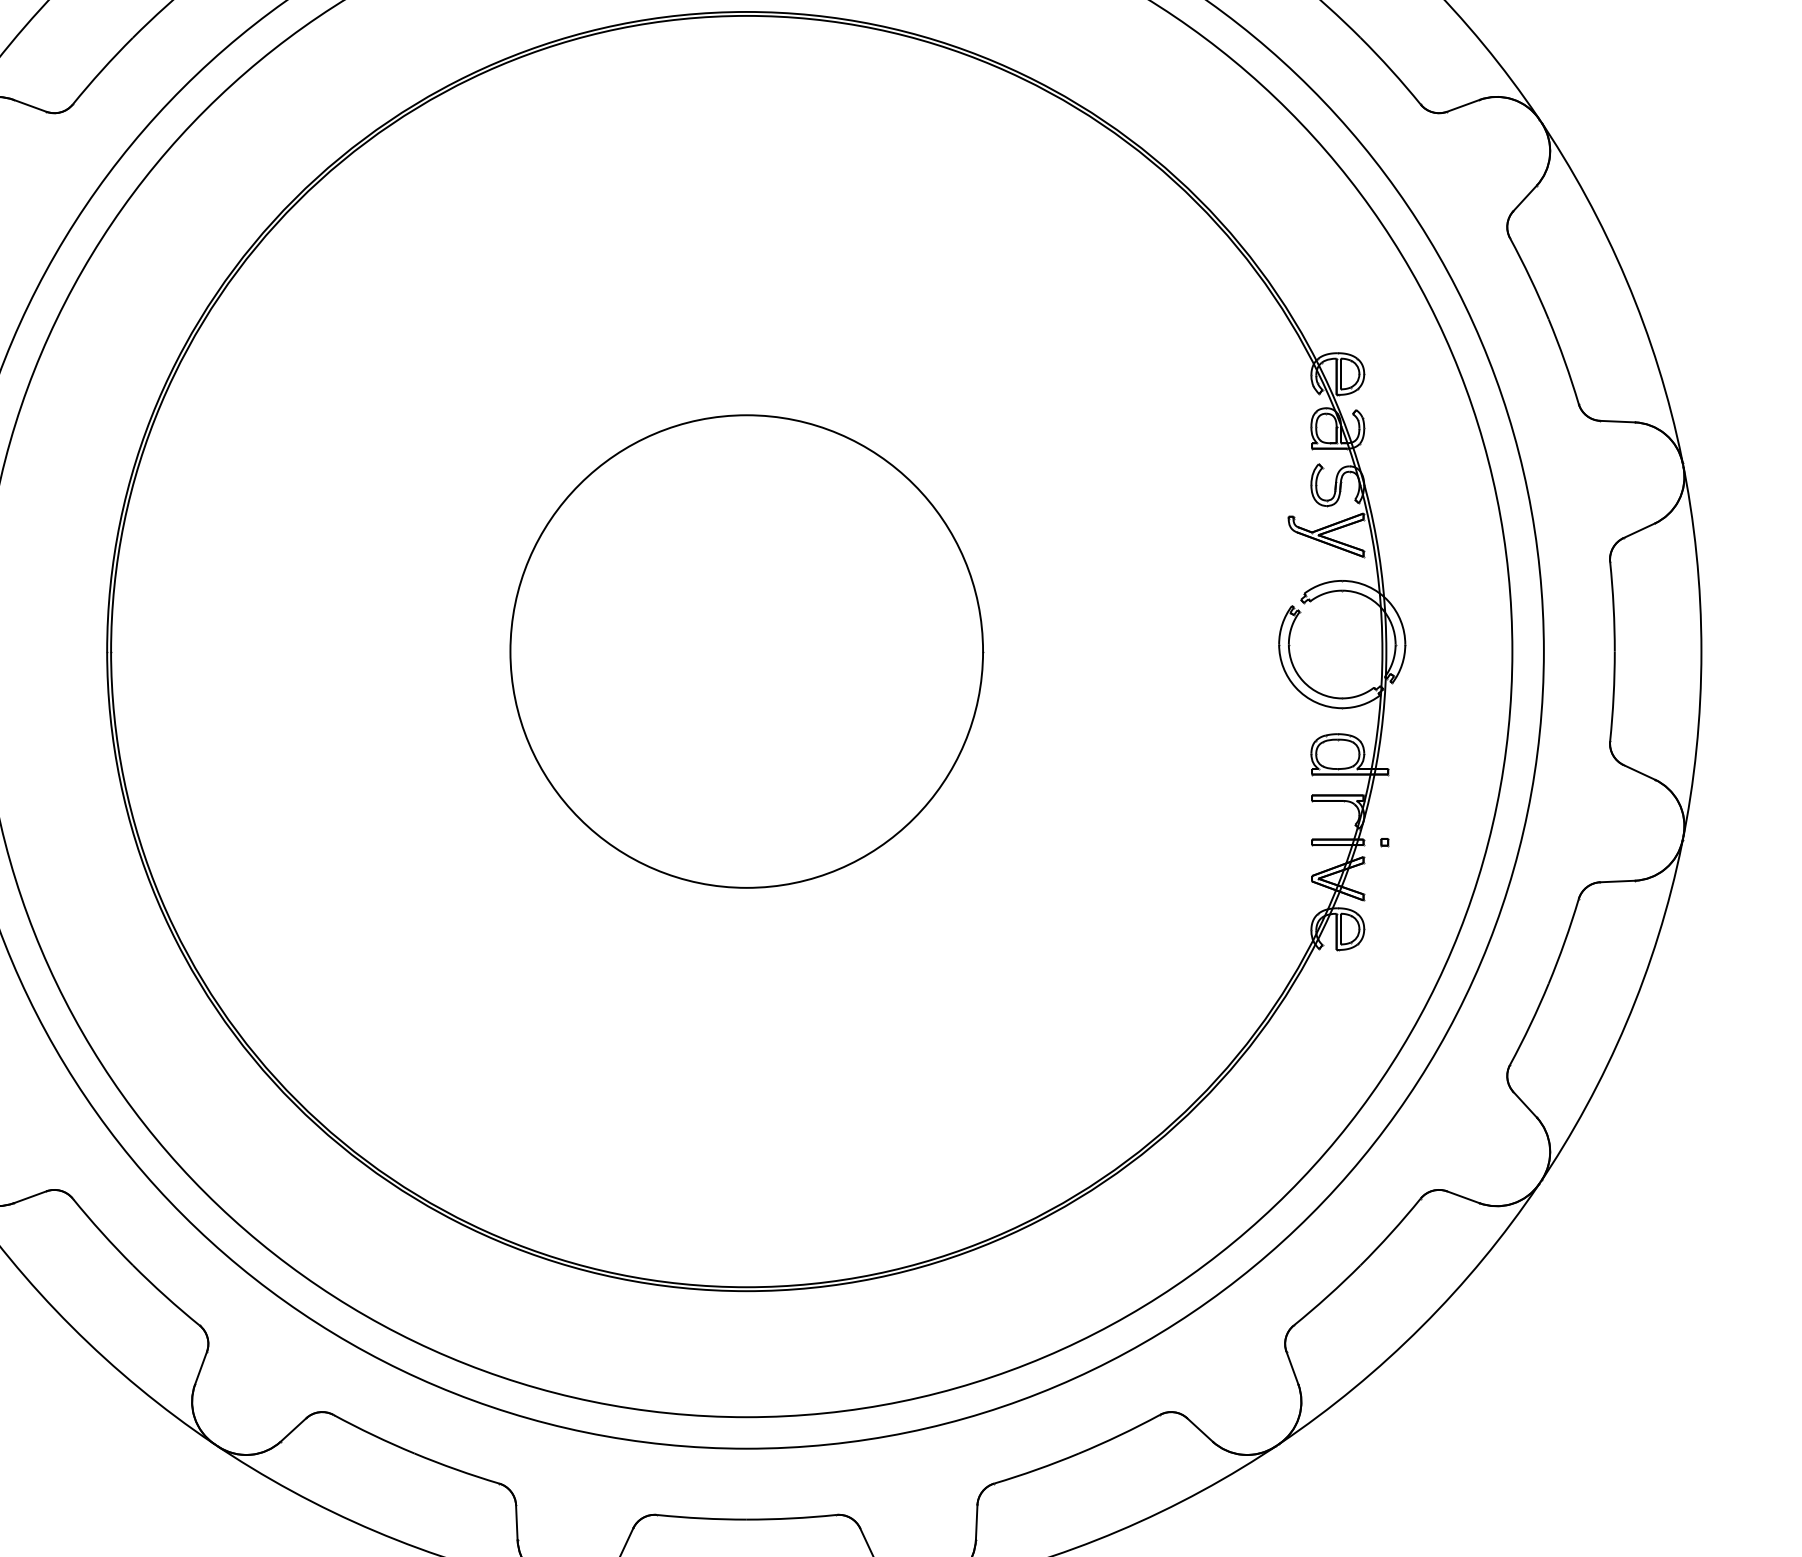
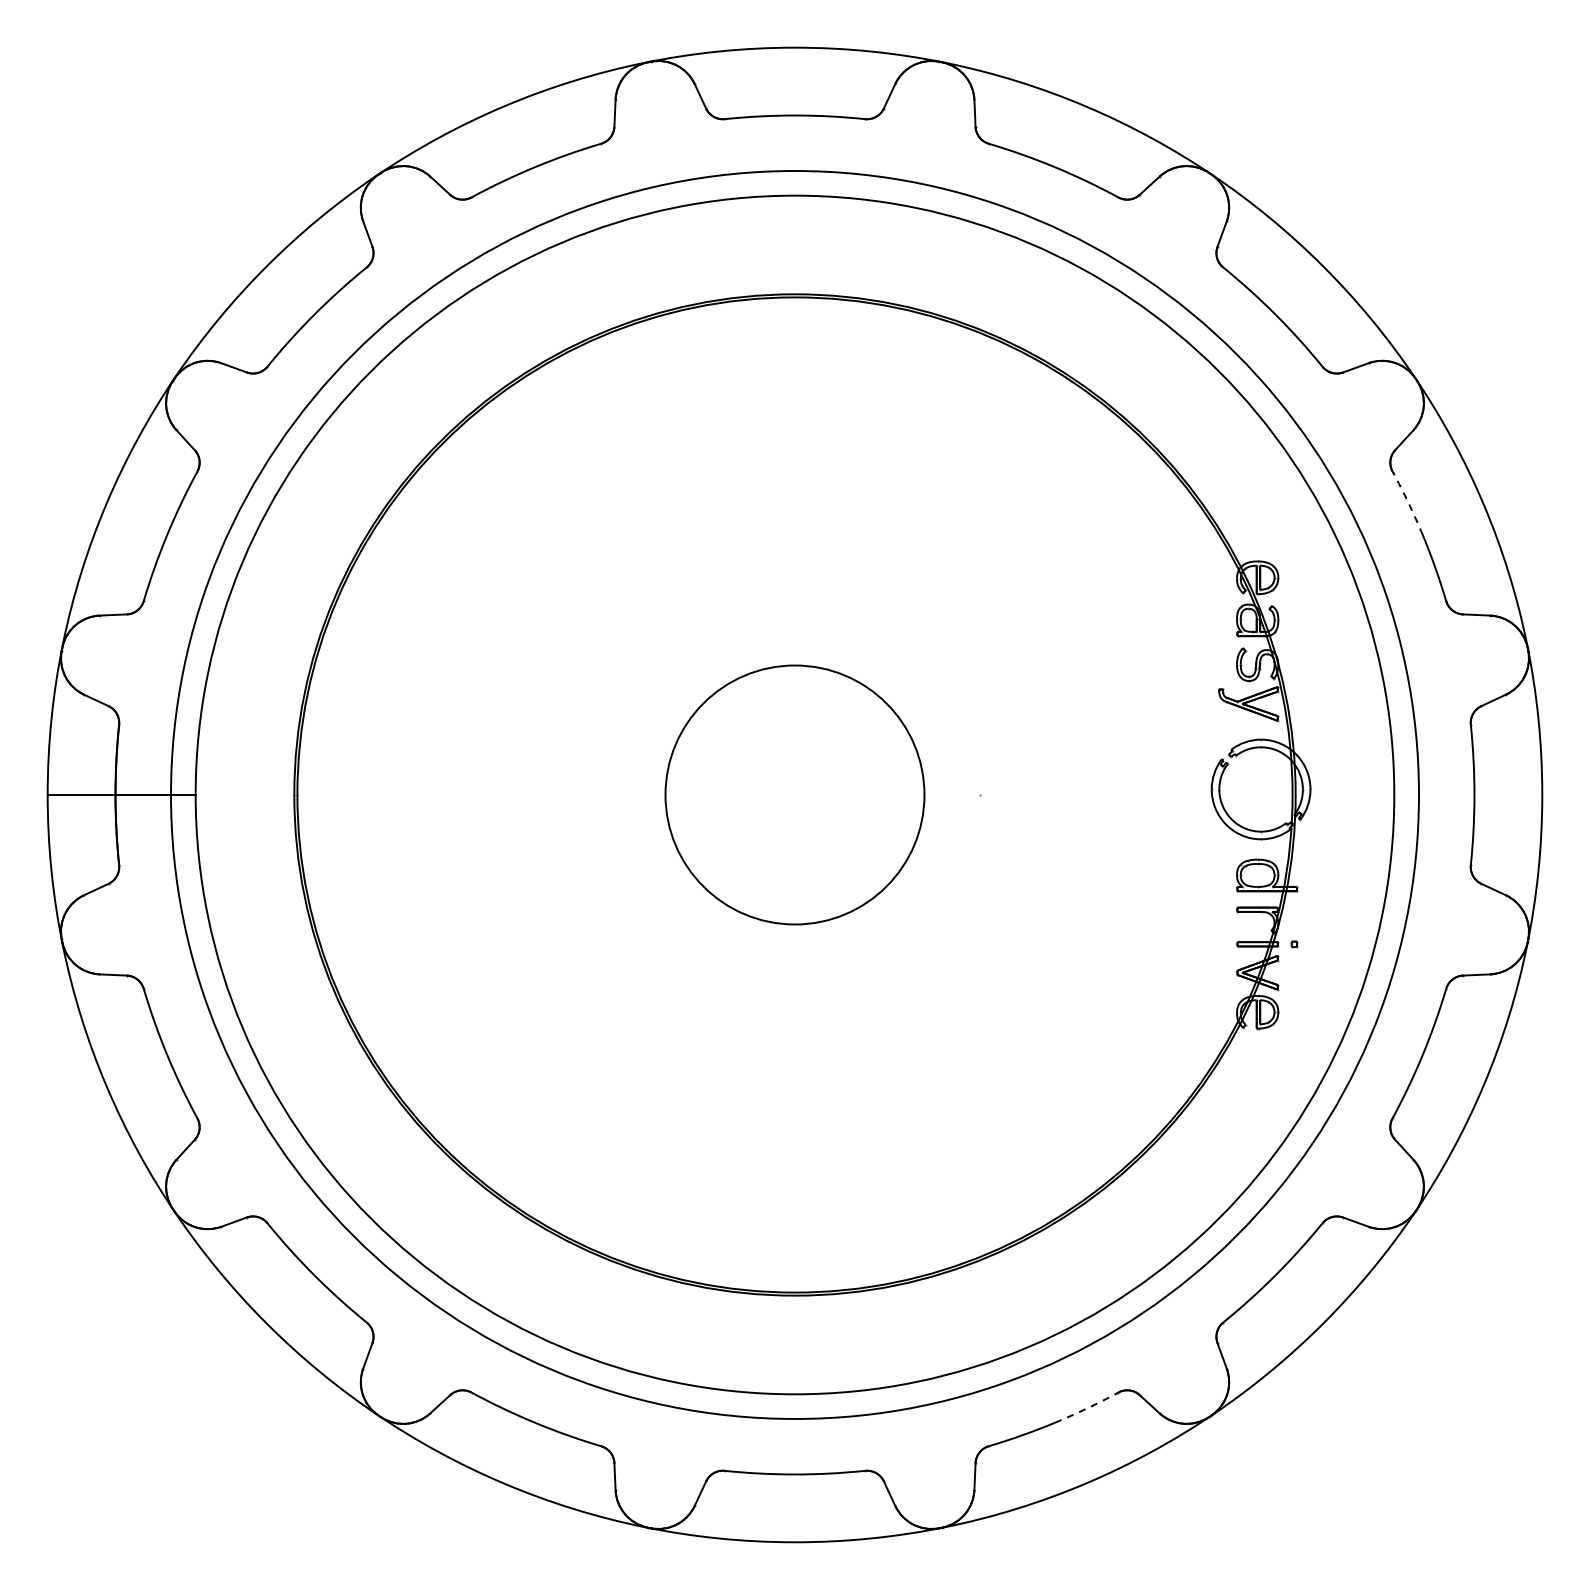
arc: (1530, 277) -> (1408, 502), solid -> dashed
circle: (746, 650) -> (794, 794), size x0.7
arc: (1120, 1435) -> (1087, 1408), solid -> dashed

